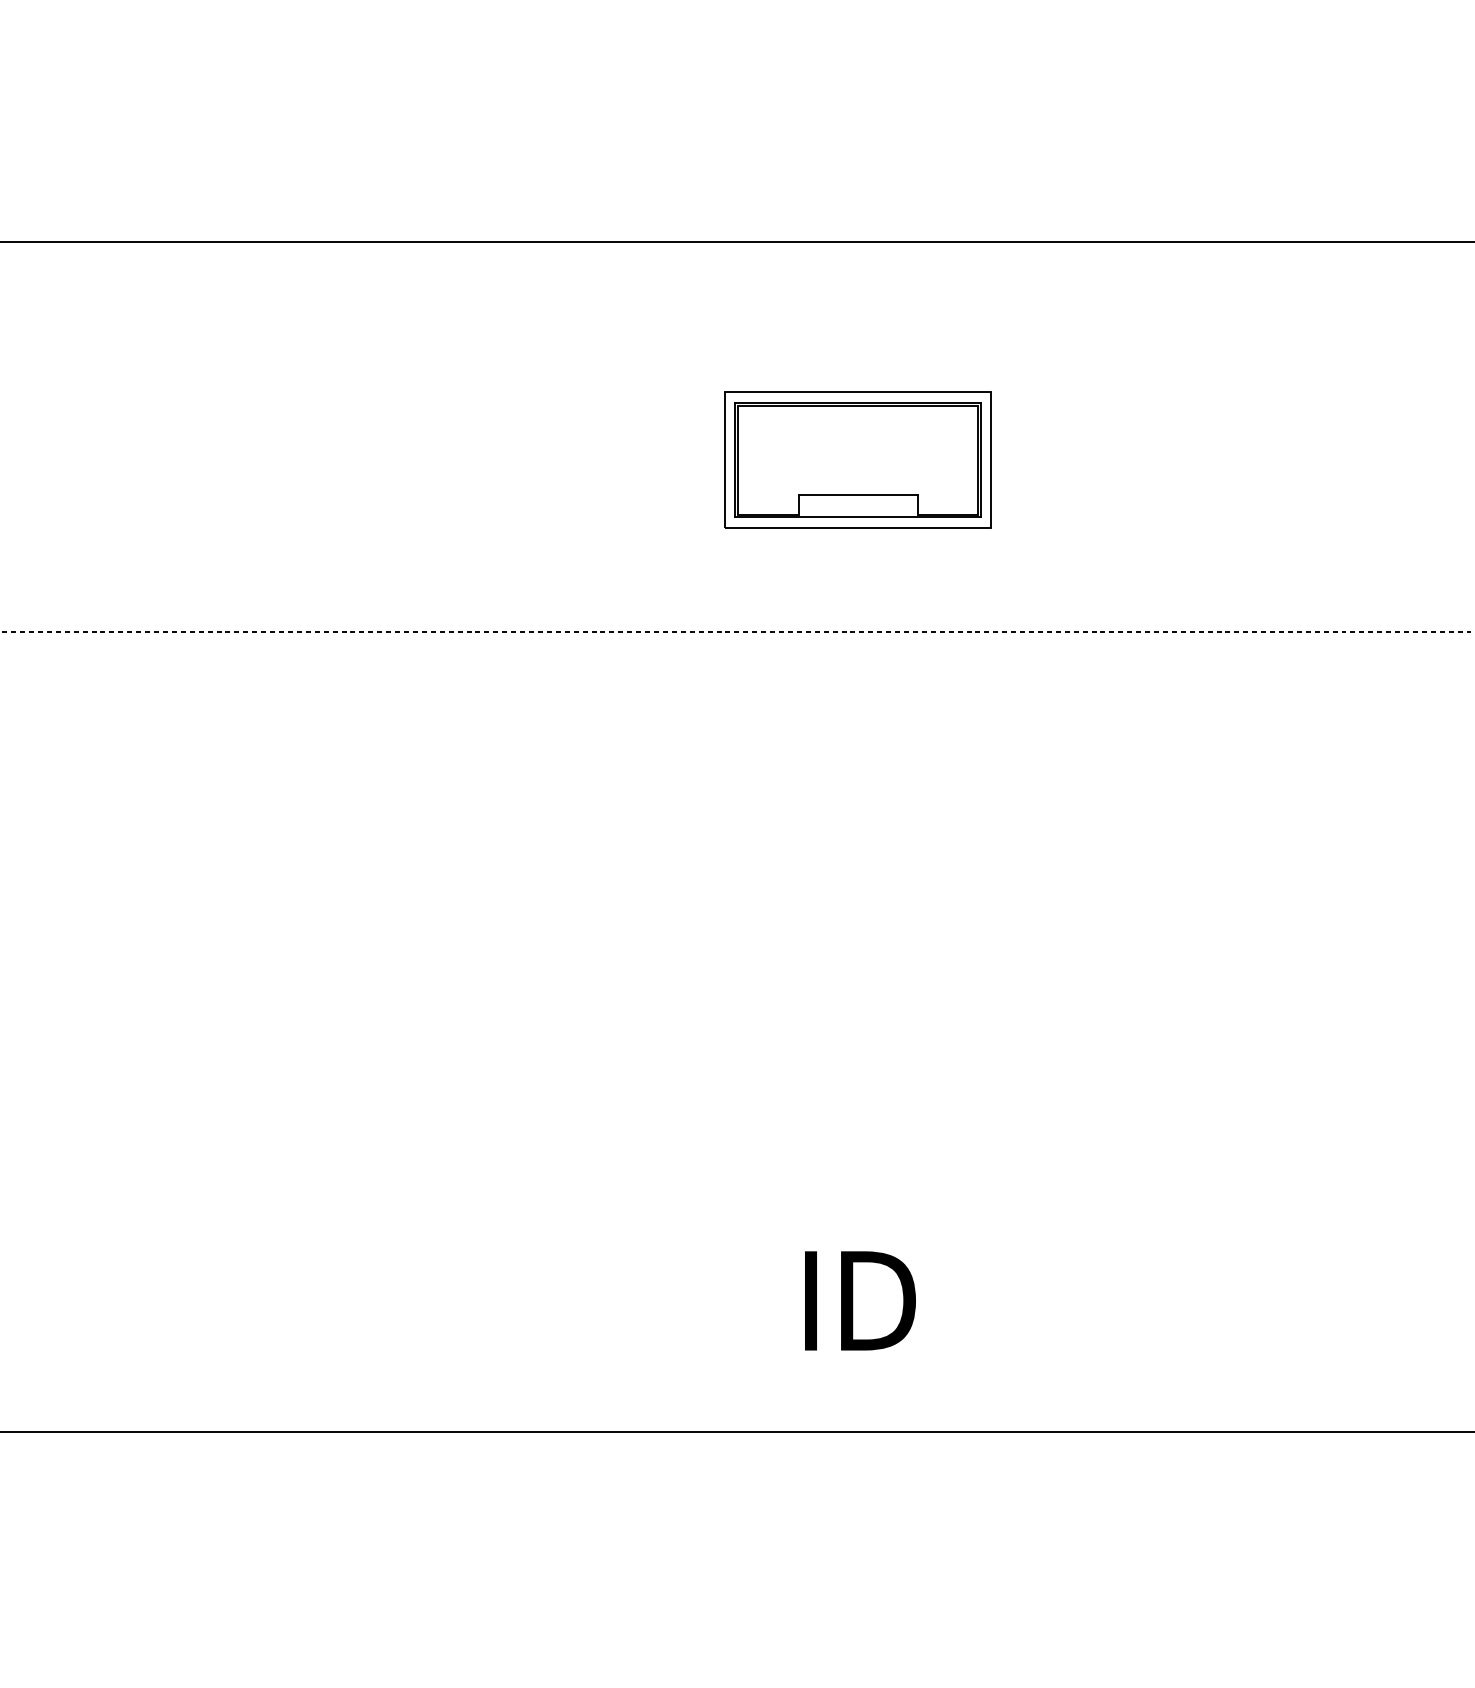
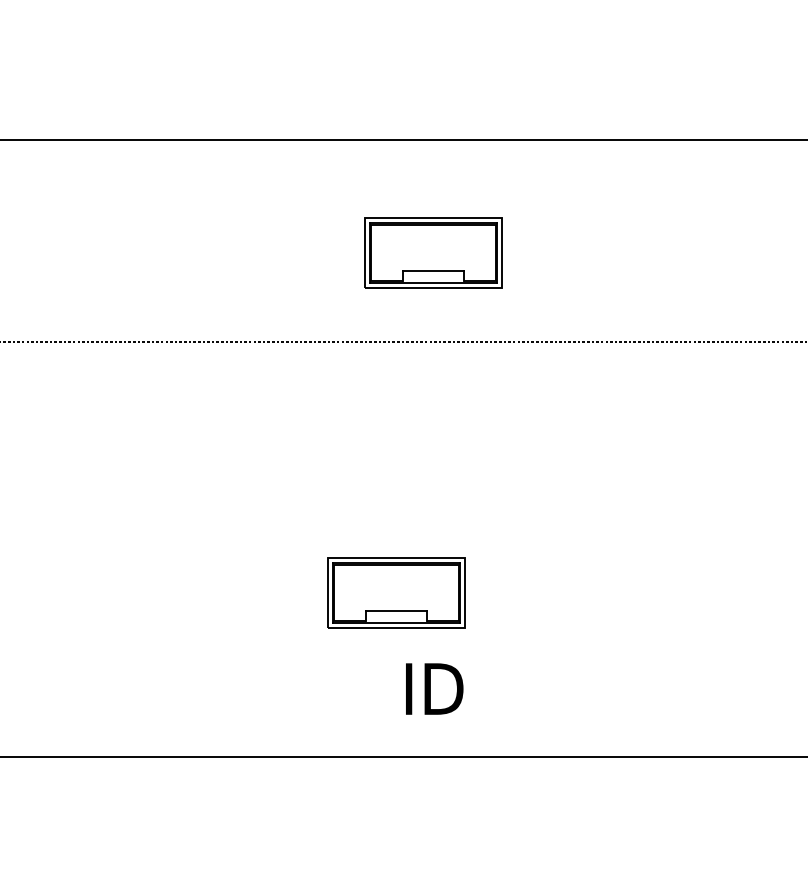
part: (786, 1114) -> (396, 592), added

